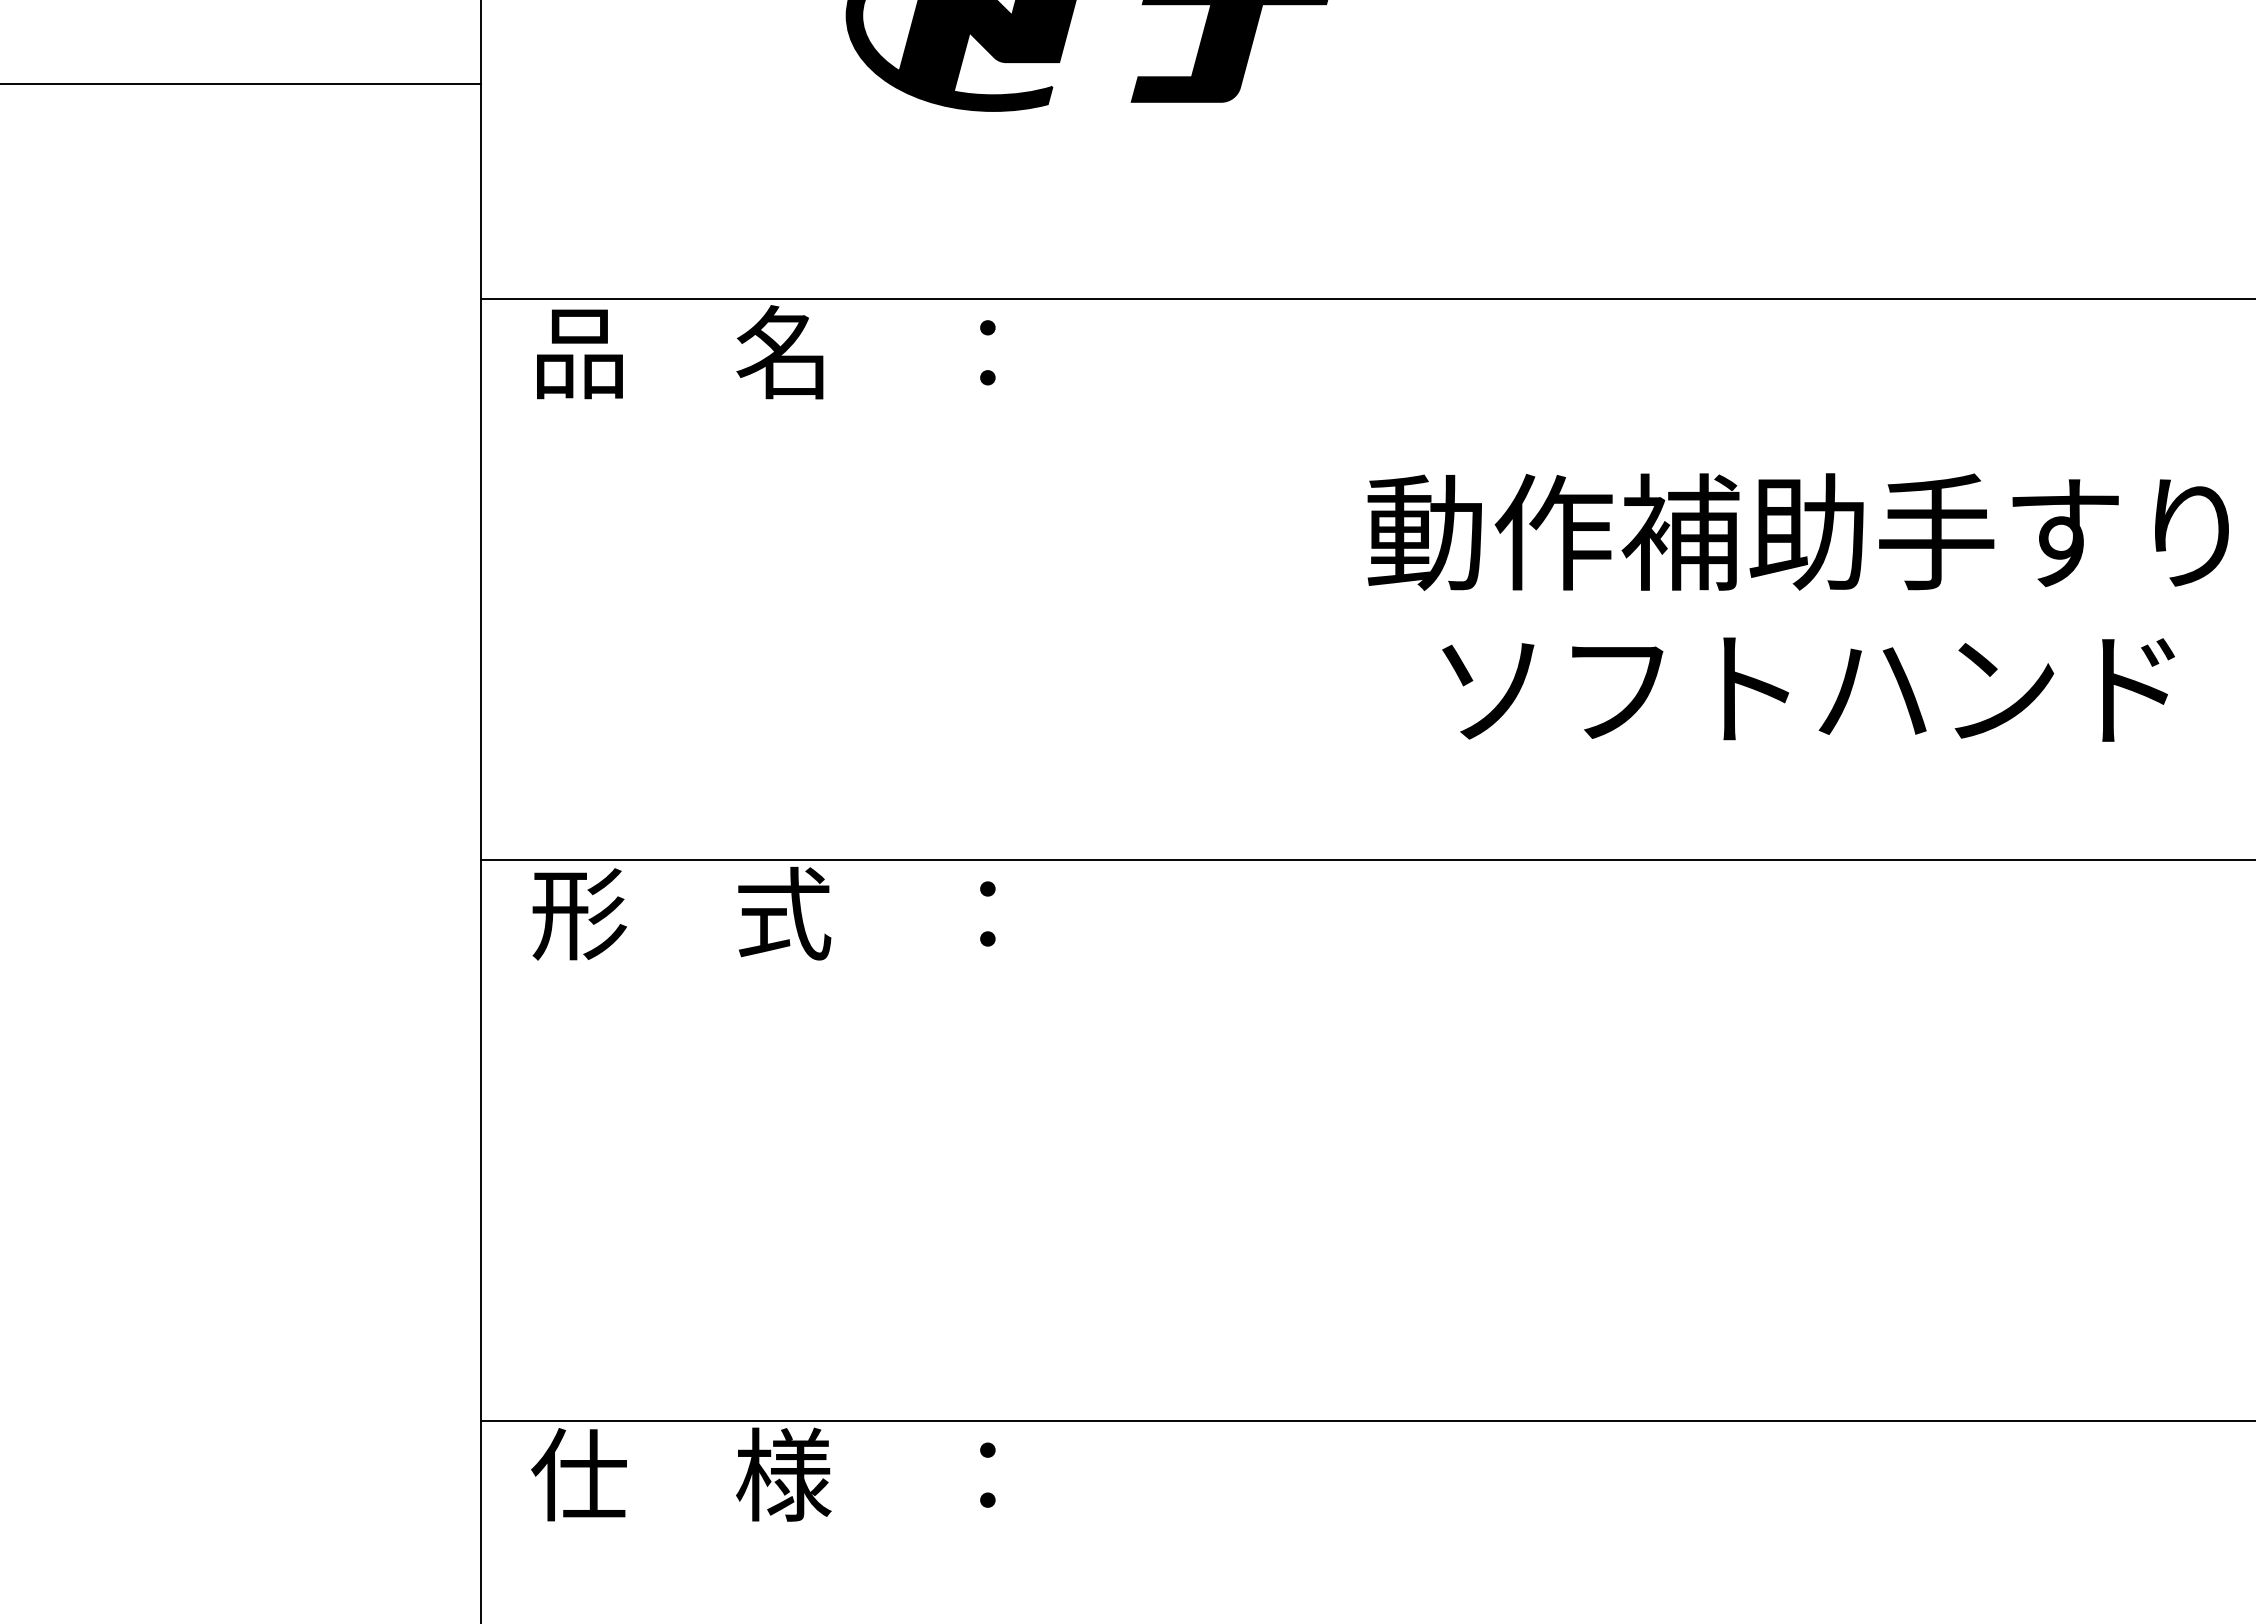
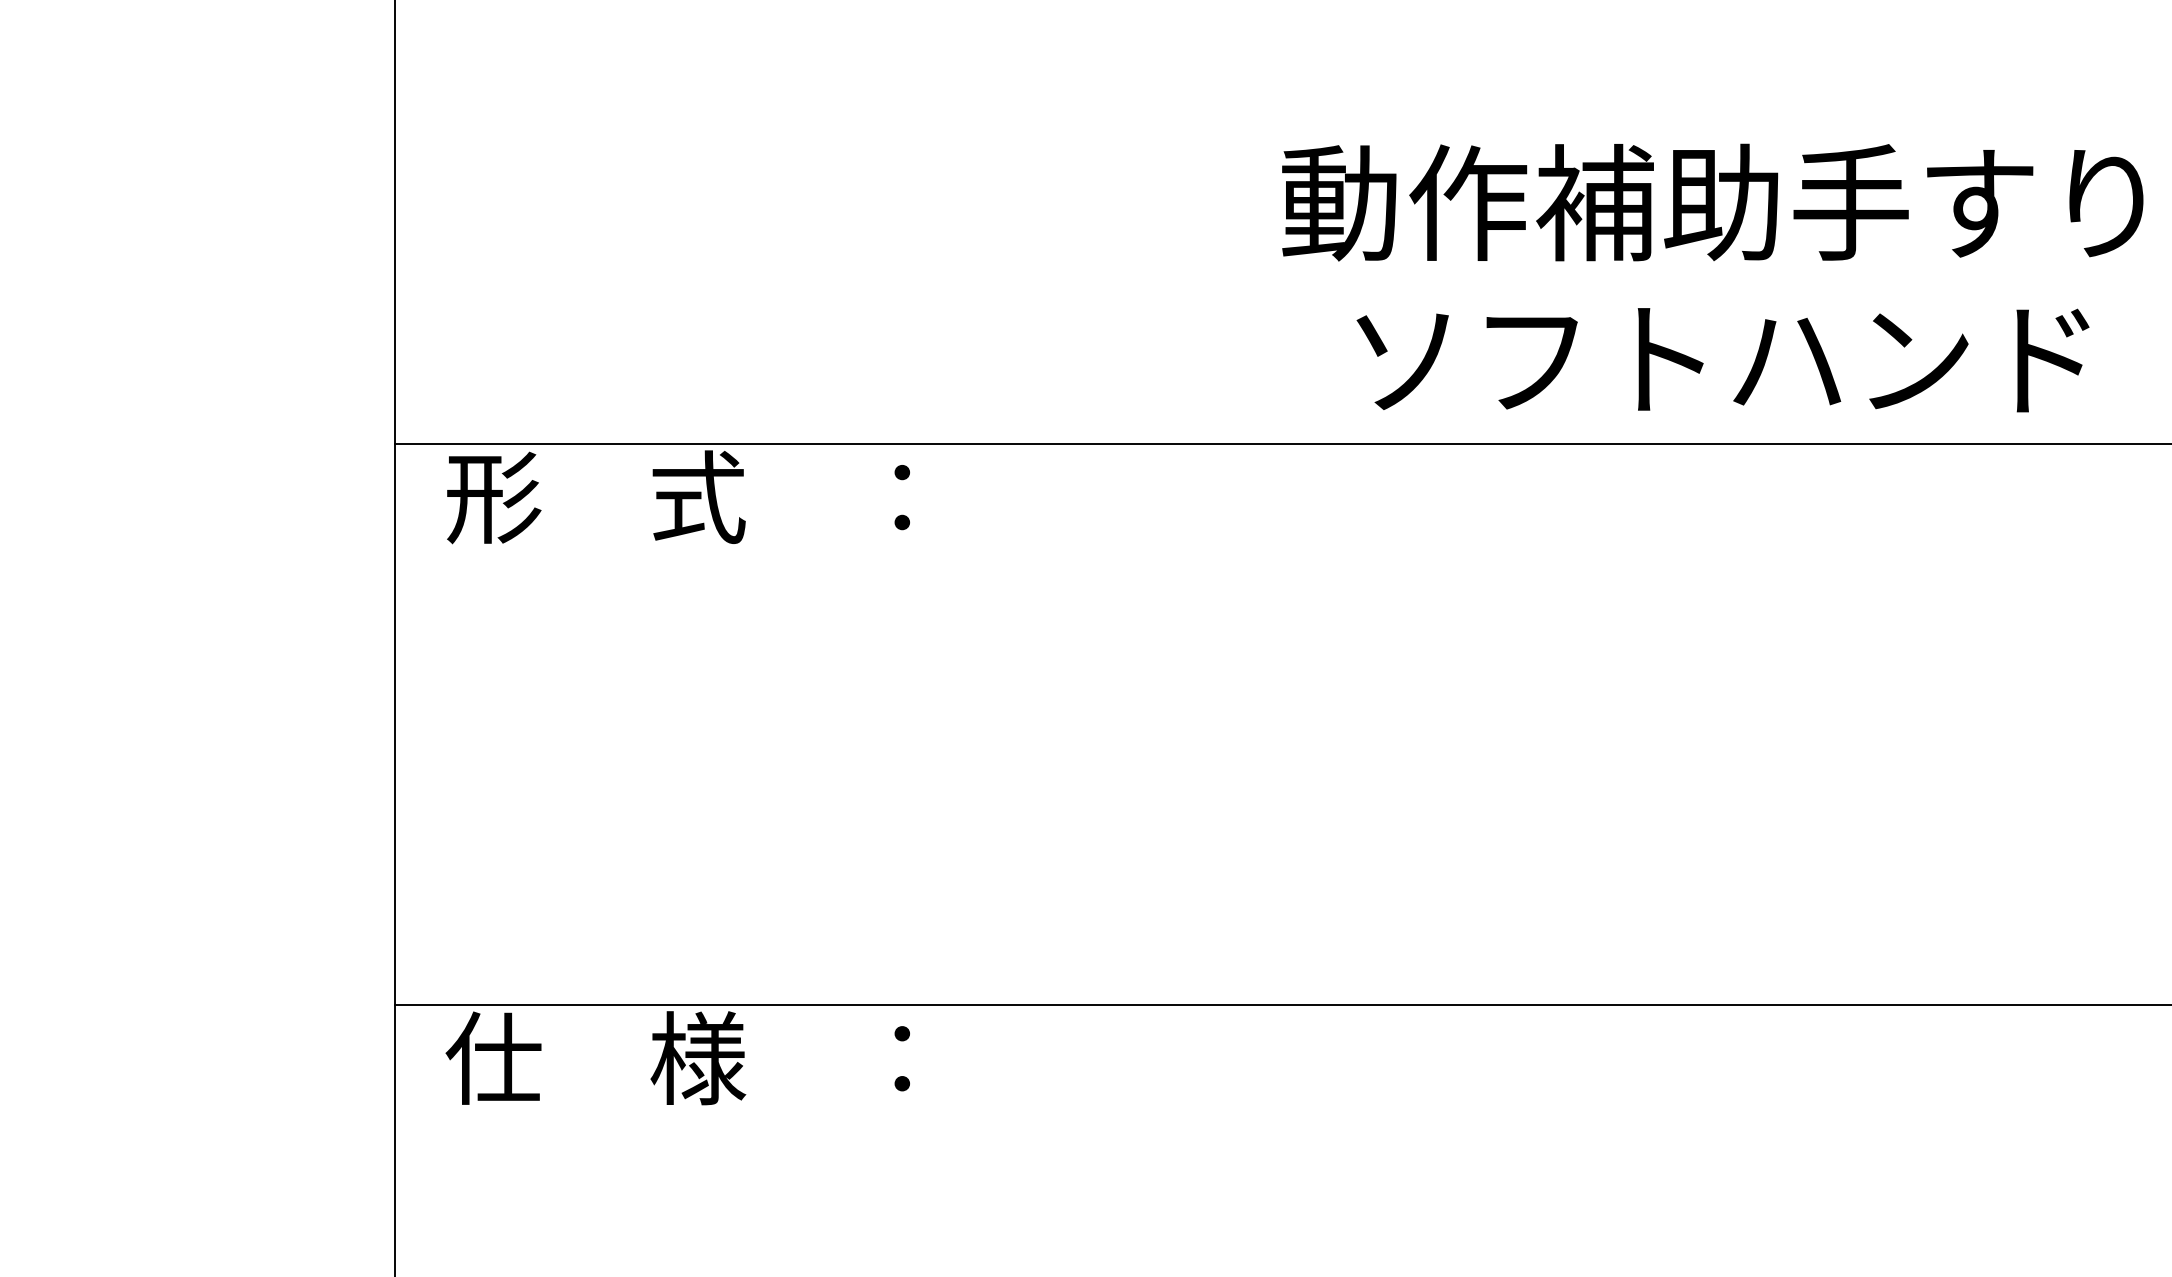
text: (1797, 607) -> (1711, 278), moved

